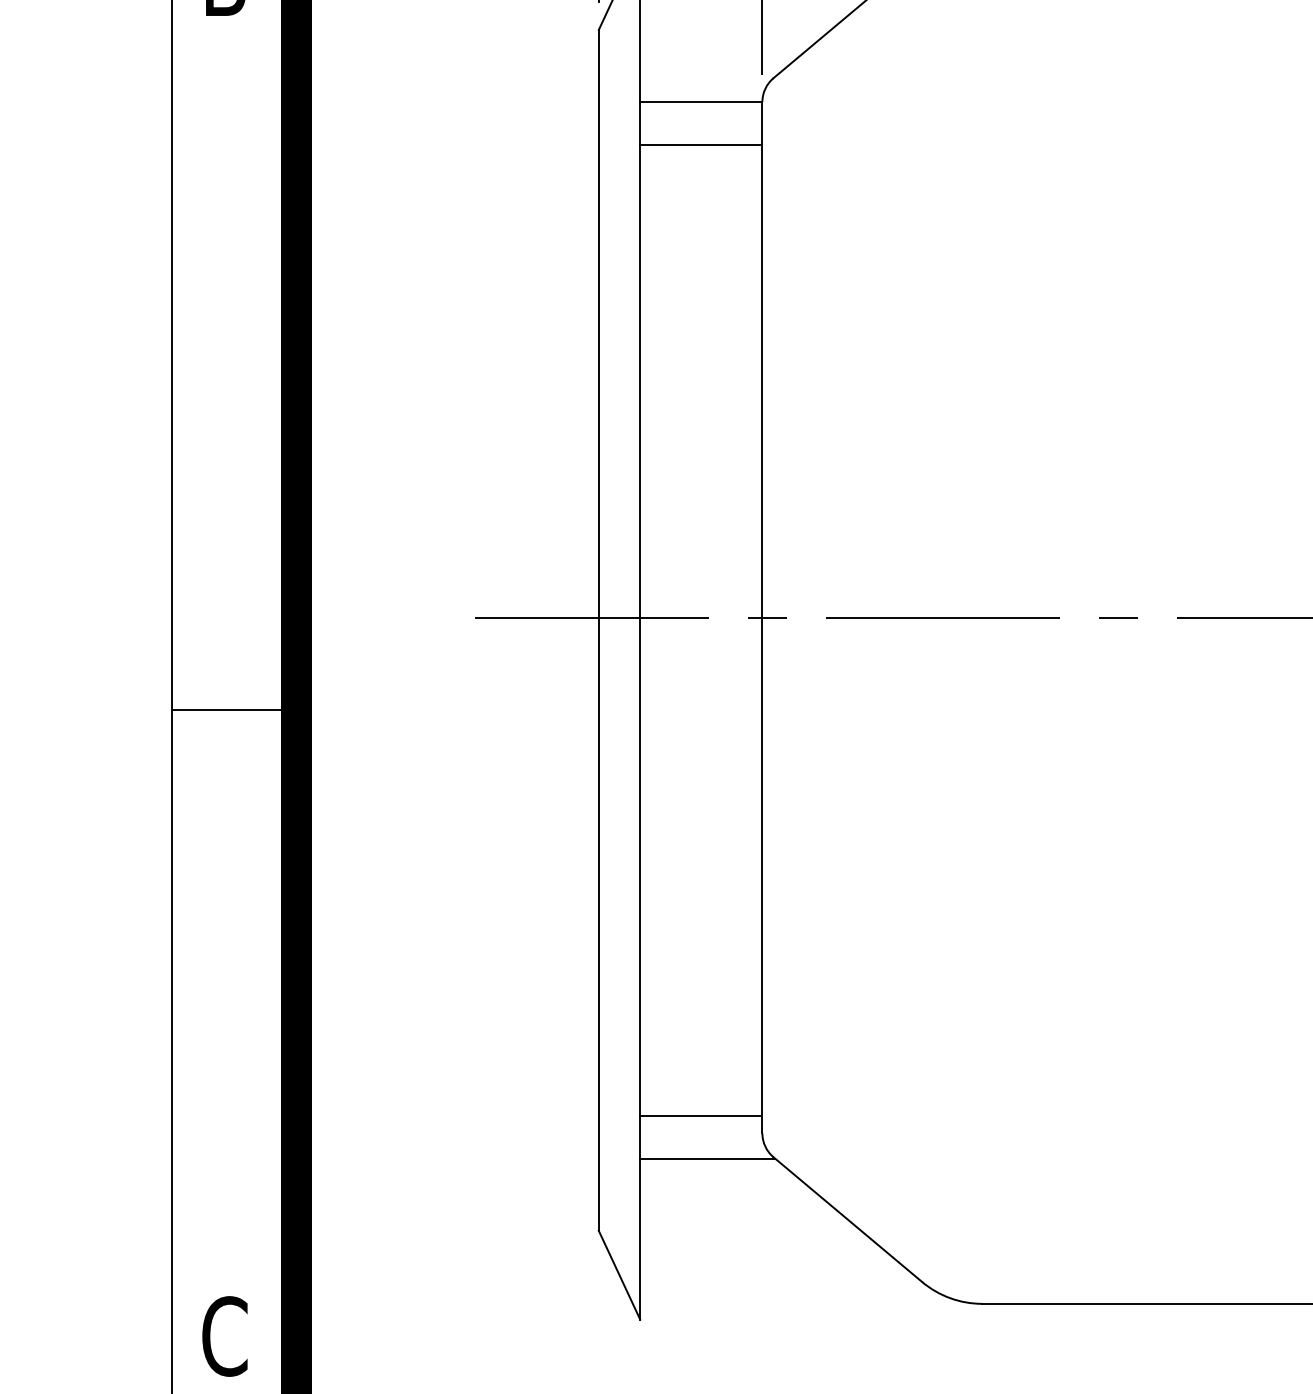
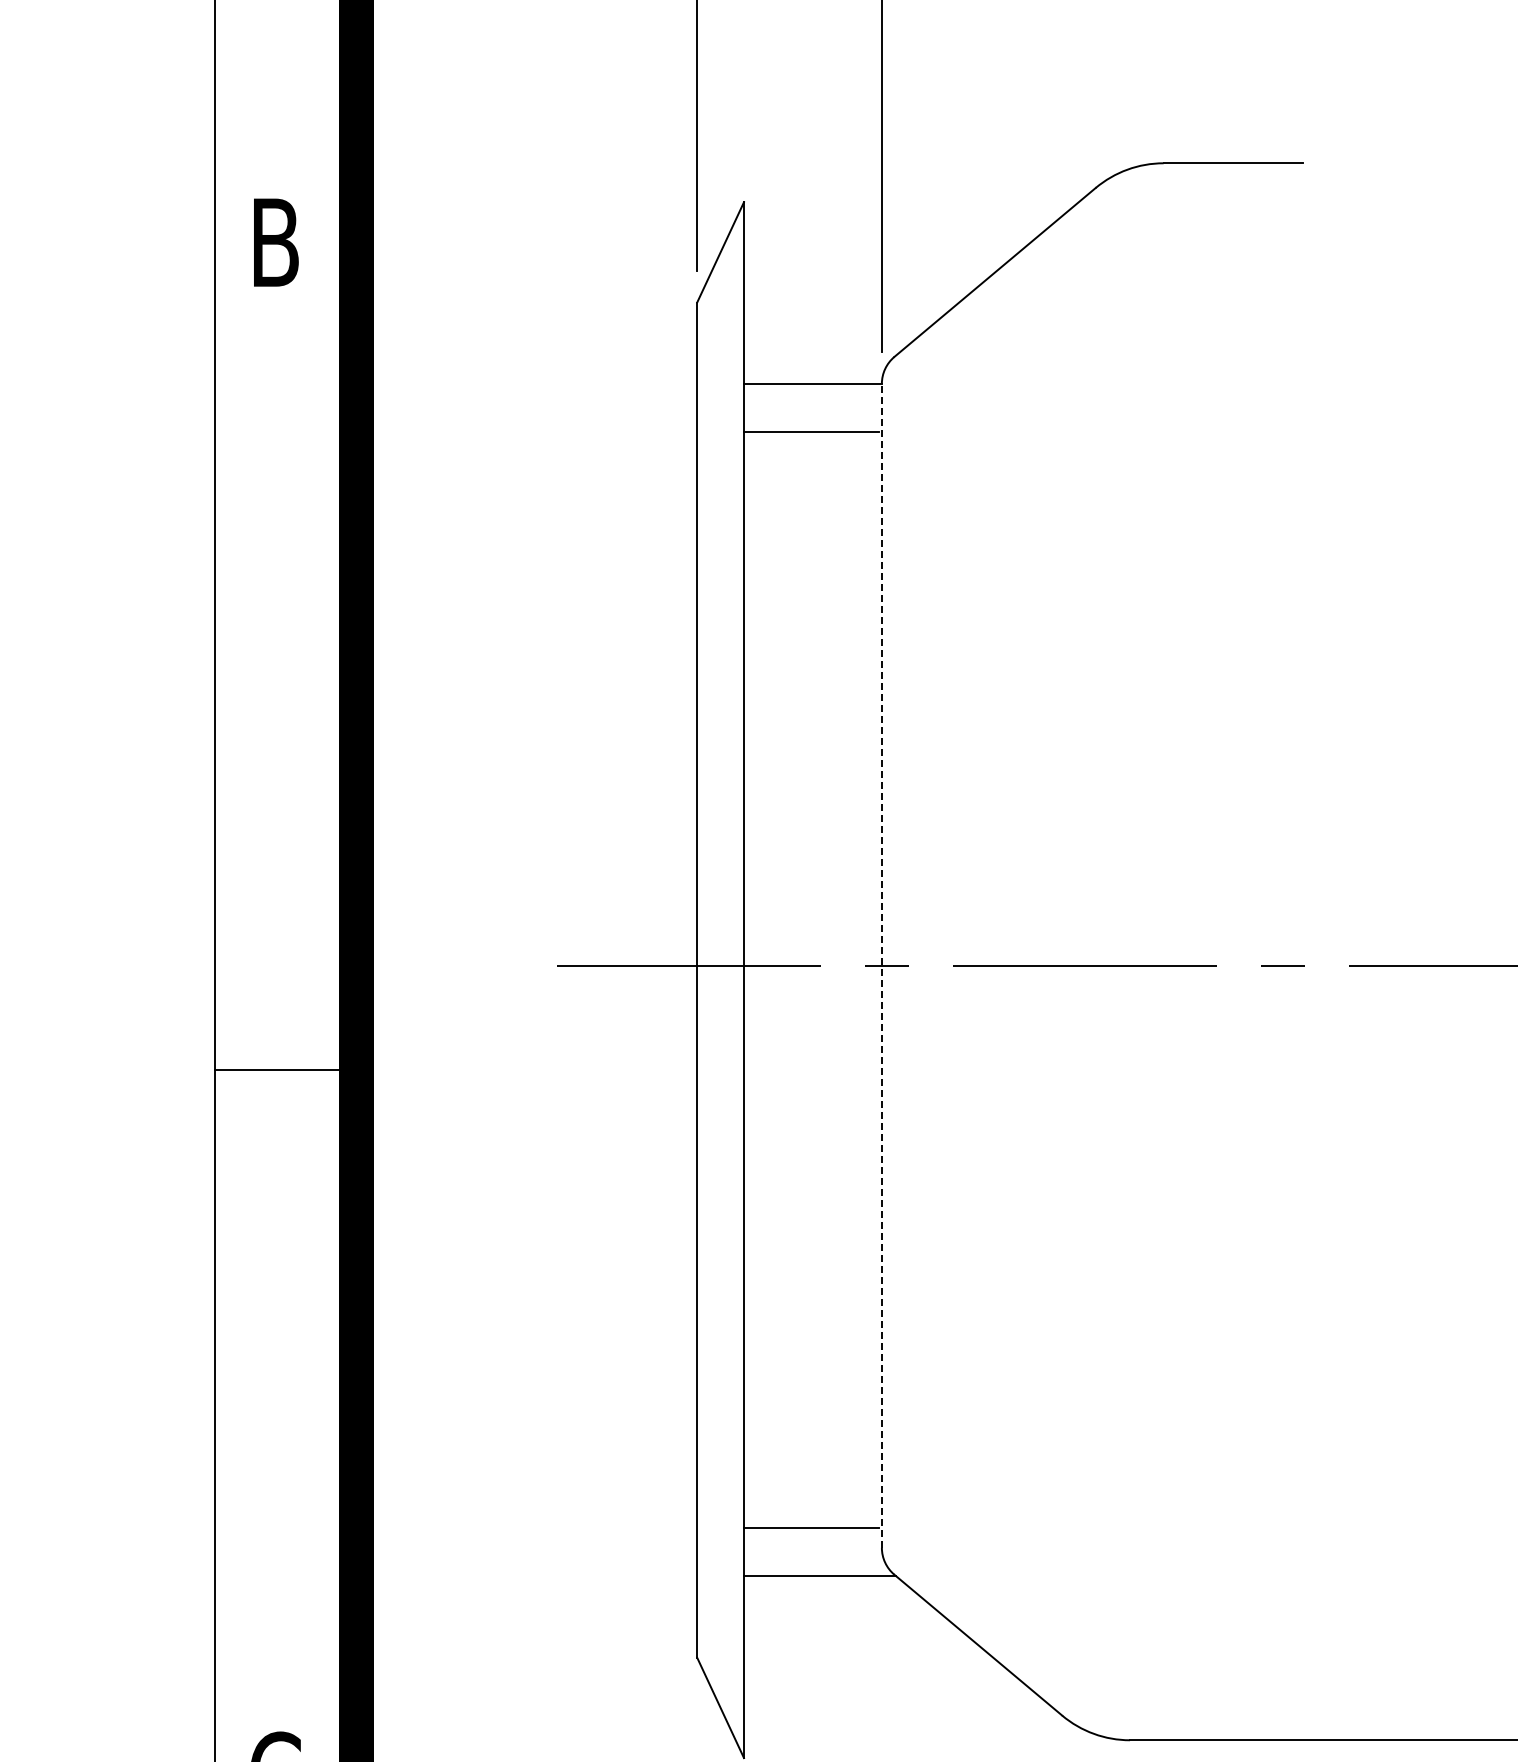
line: (762, 617) -> (881, 965), solid -> dashed

